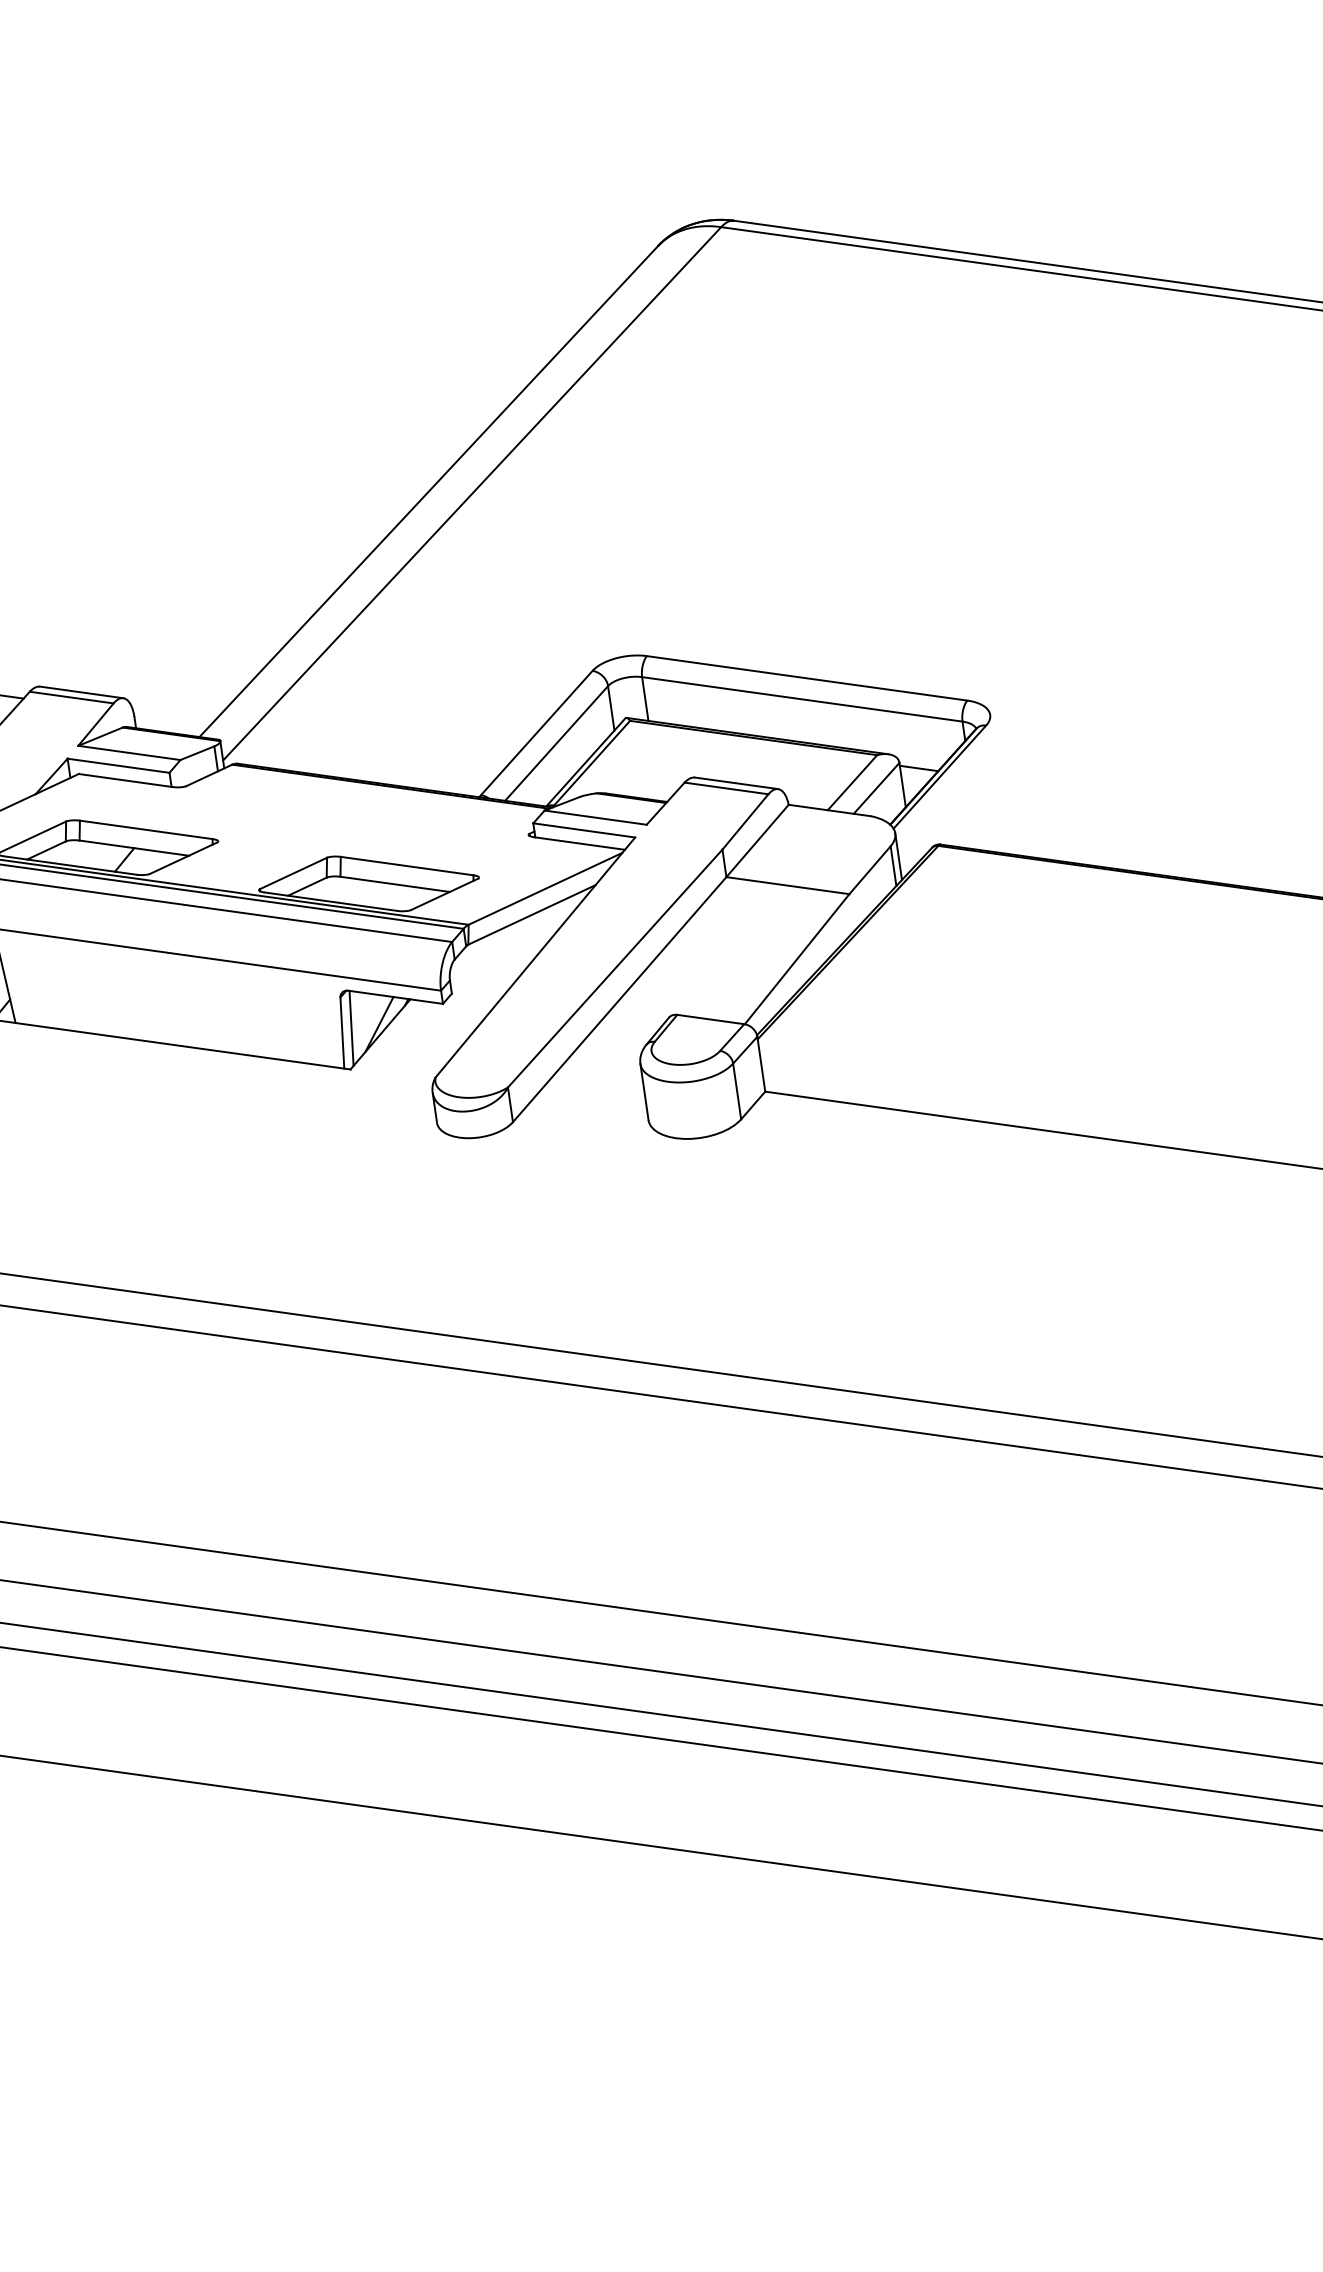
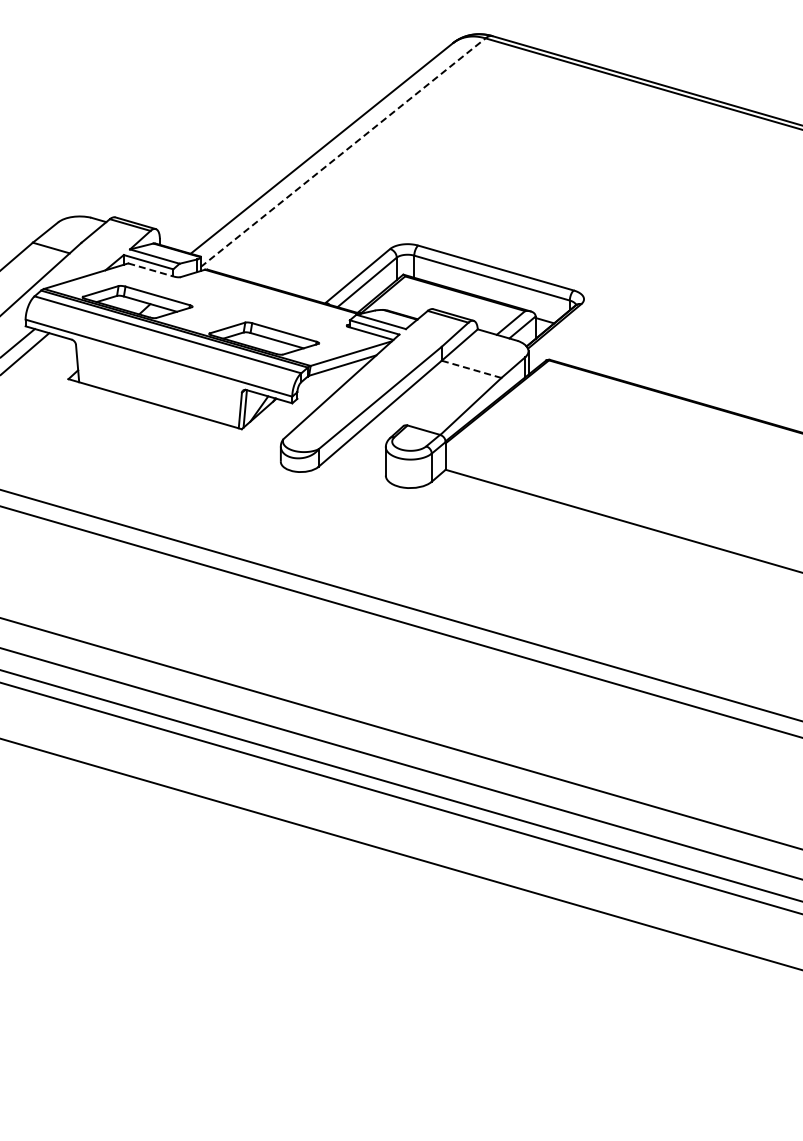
line: (472, 493) -> (343, 152), solid -> dashed
line: (126, 781) -> (151, 270), solid -> dashed
line: (787, 885) -> (471, 369), solid -> dashed

